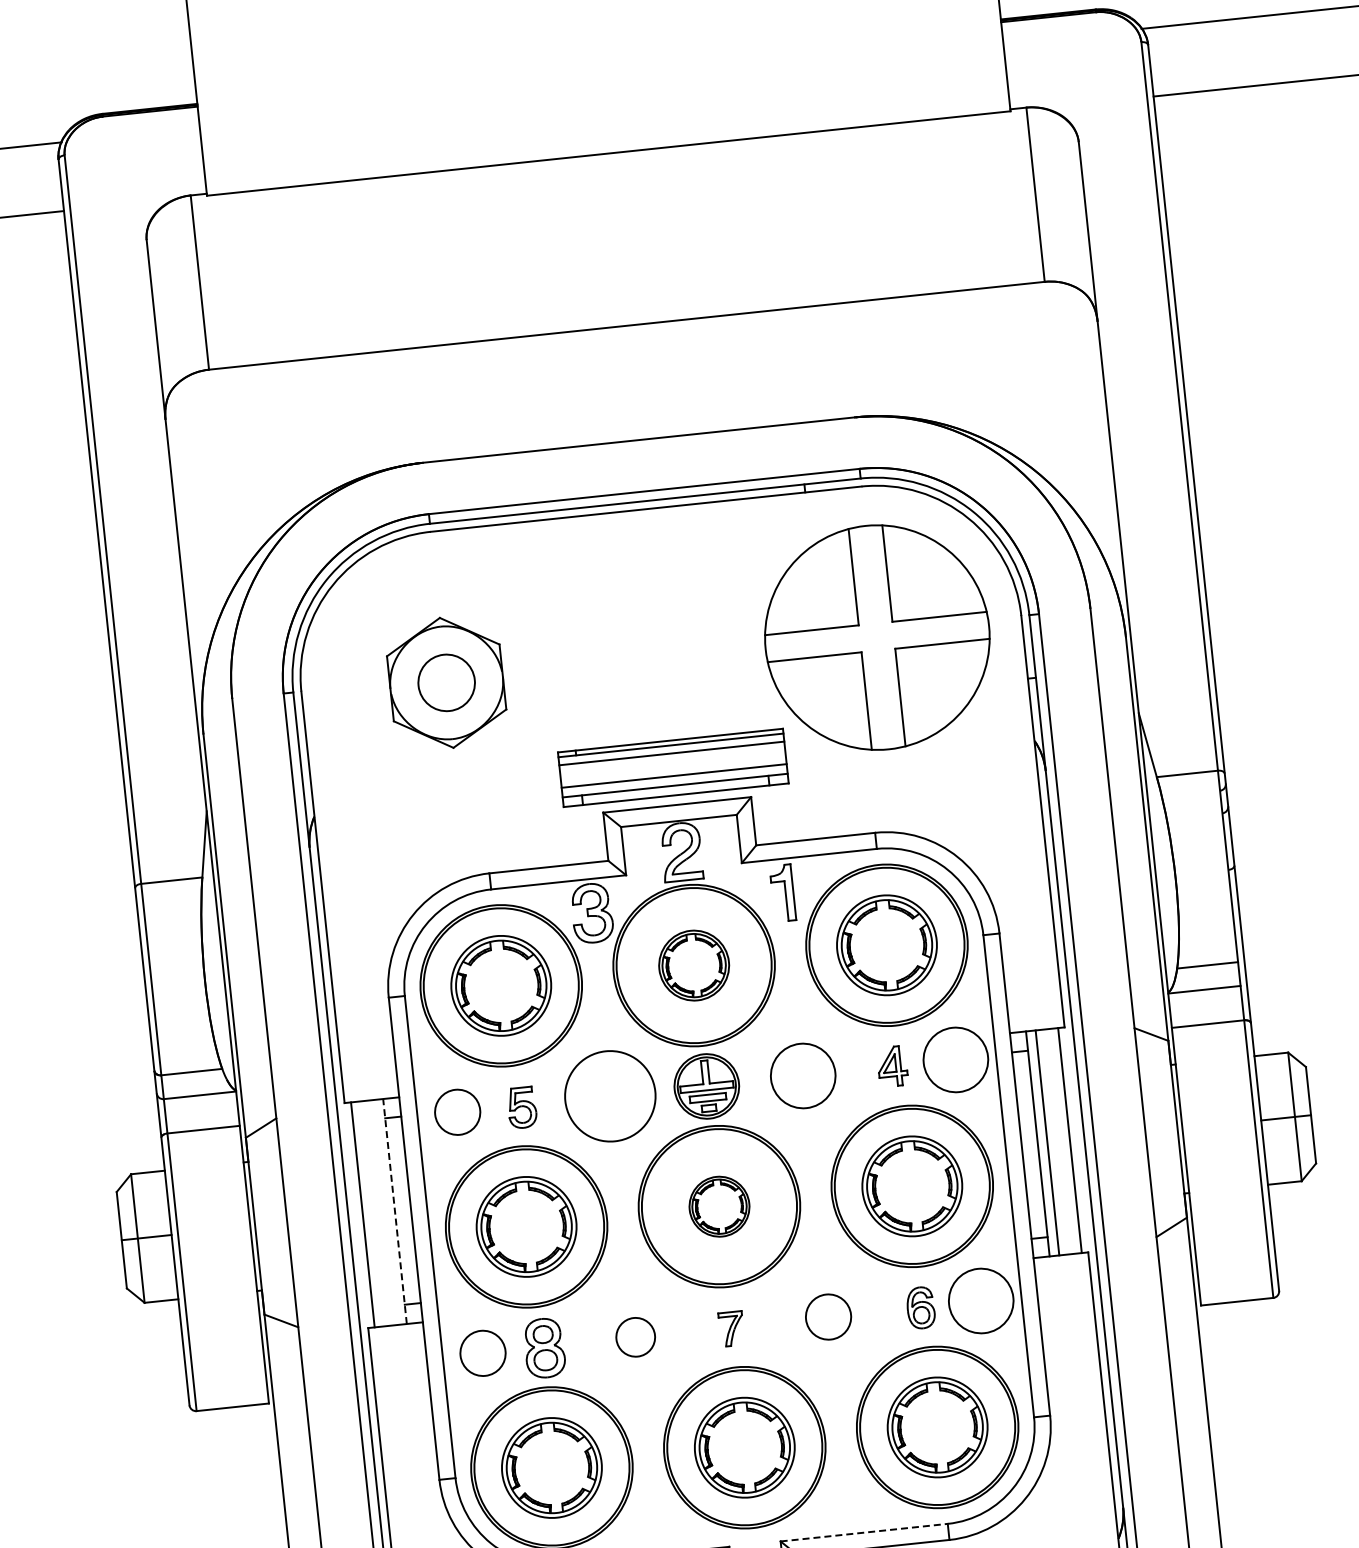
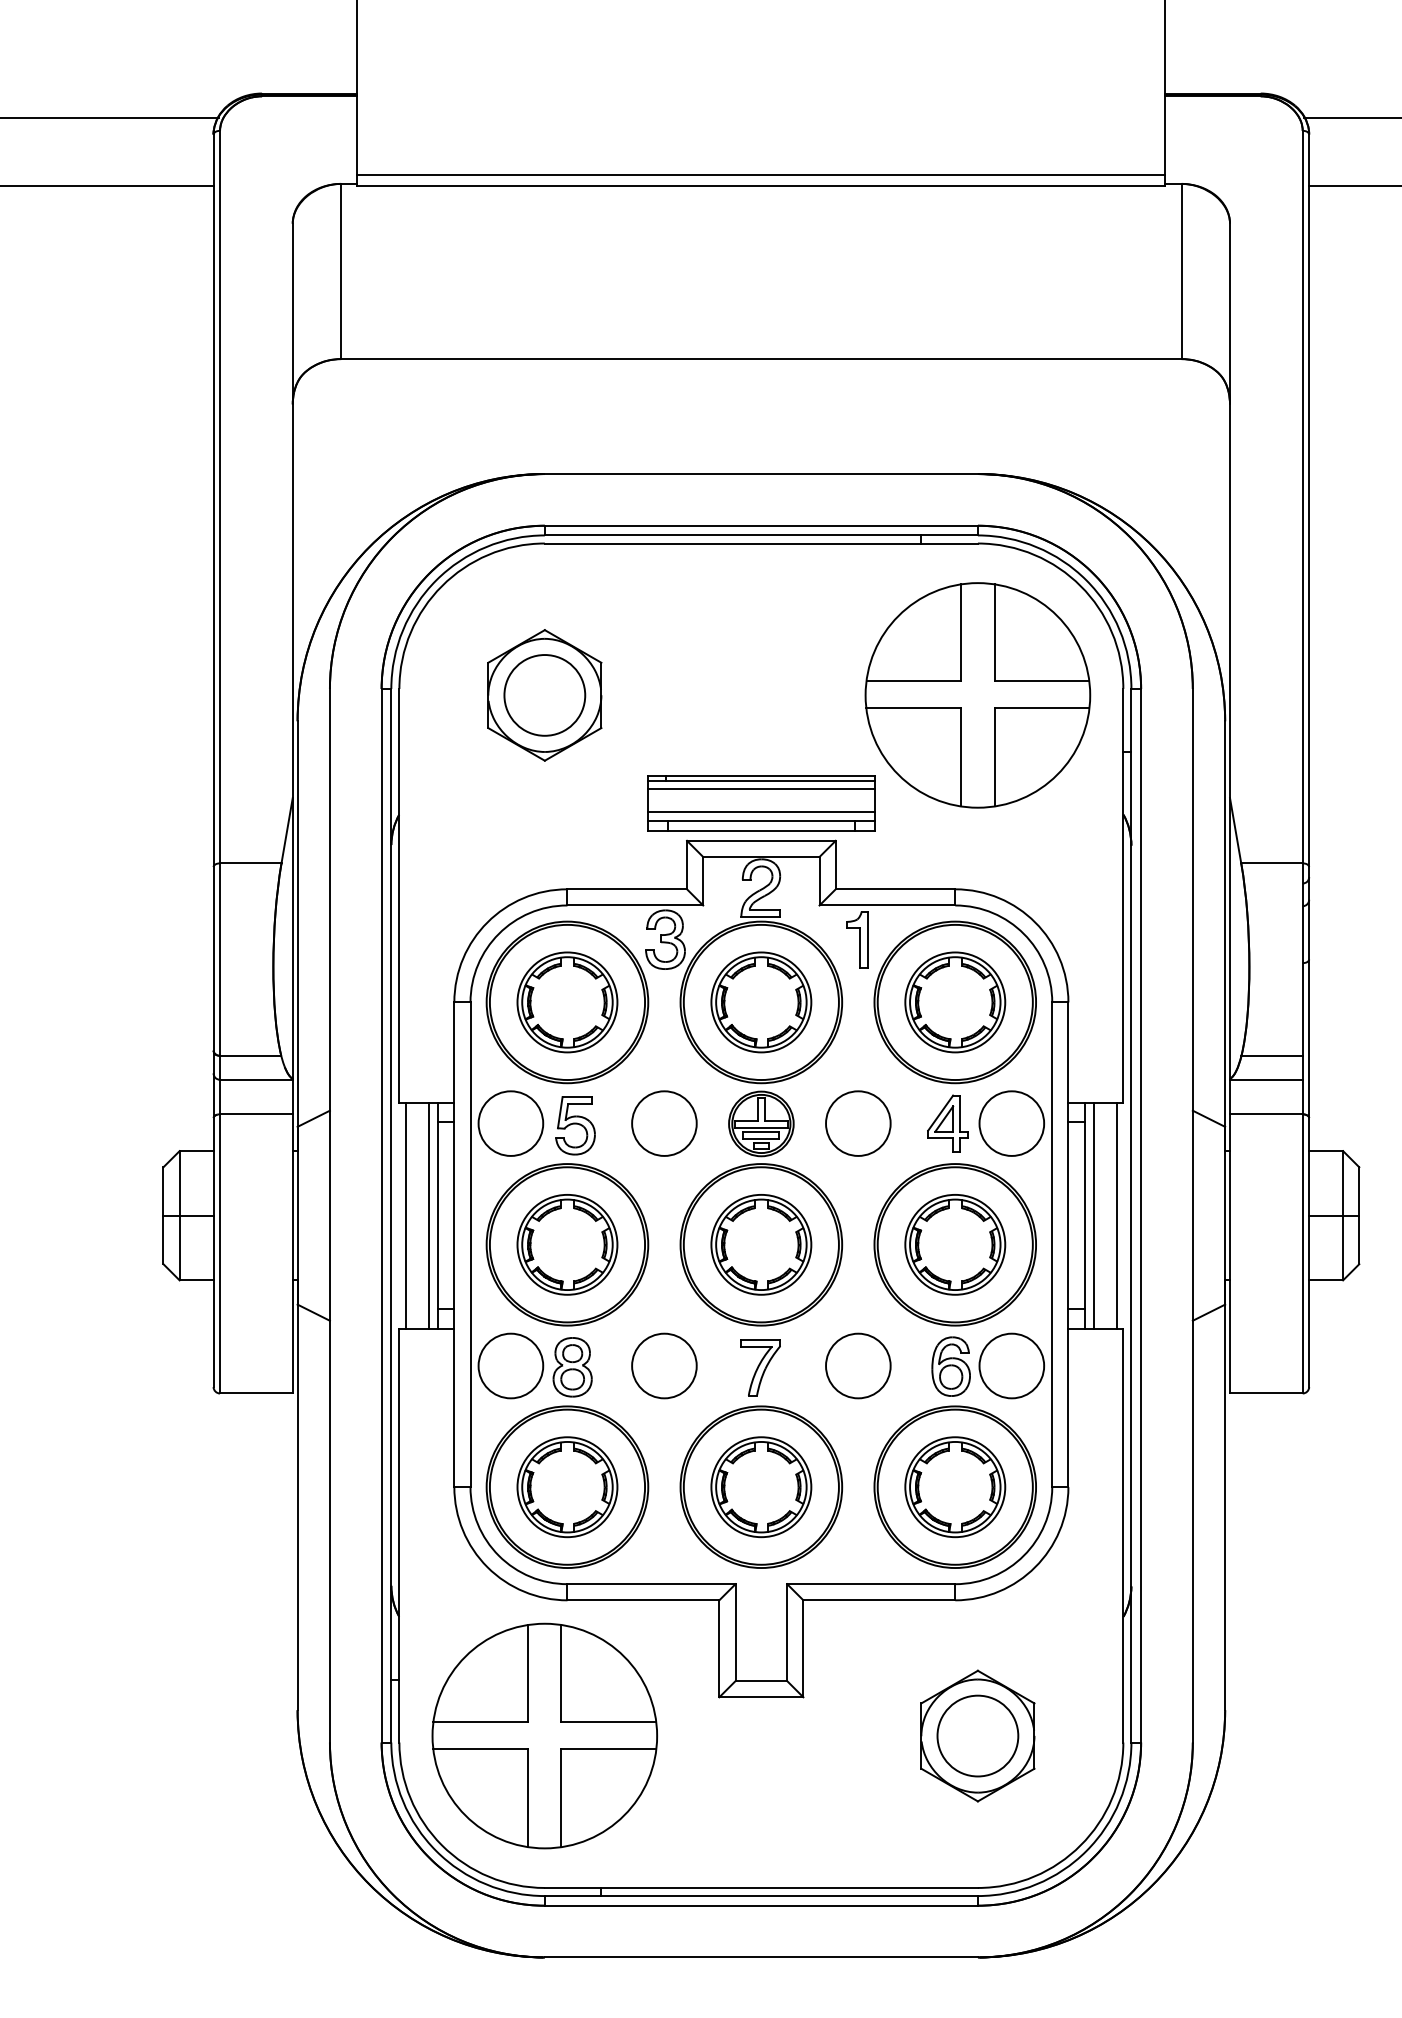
line: (607, 143) -> (761, 175), added
circle: (446, 683) -> (544, 695), size x1.43
part: (694, 965) -> (761, 1002), size x1.43
part: (891, 1066) -> (947, 1123), size x1.43
circle: (610, 1096) -> (664, 1123), size x0.71
part: (522, 1107) -> (575, 1125), size x1.43
circle: (457, 1112) -> (510, 1123), size x1.43
part: (719, 1206) -> (761, 1244), size x1.67
line: (395, 1211) -> (438, 1215), dashed -> solid
line: (385, 1212) -> (428, 1215), added
part: (920, 1307) -> (950, 1366), size x1.43
circle: (828, 1316) -> (858, 1365), size x1.43
part: (731, 1328) -> (760, 1367), size x1.67
circle: (635, 1336) -> (664, 1365), size x1.67
circle: (482, 1352) -> (510, 1365), size x1.43
line: (864, 1532) -> (871, 1584), dashed -> solid

